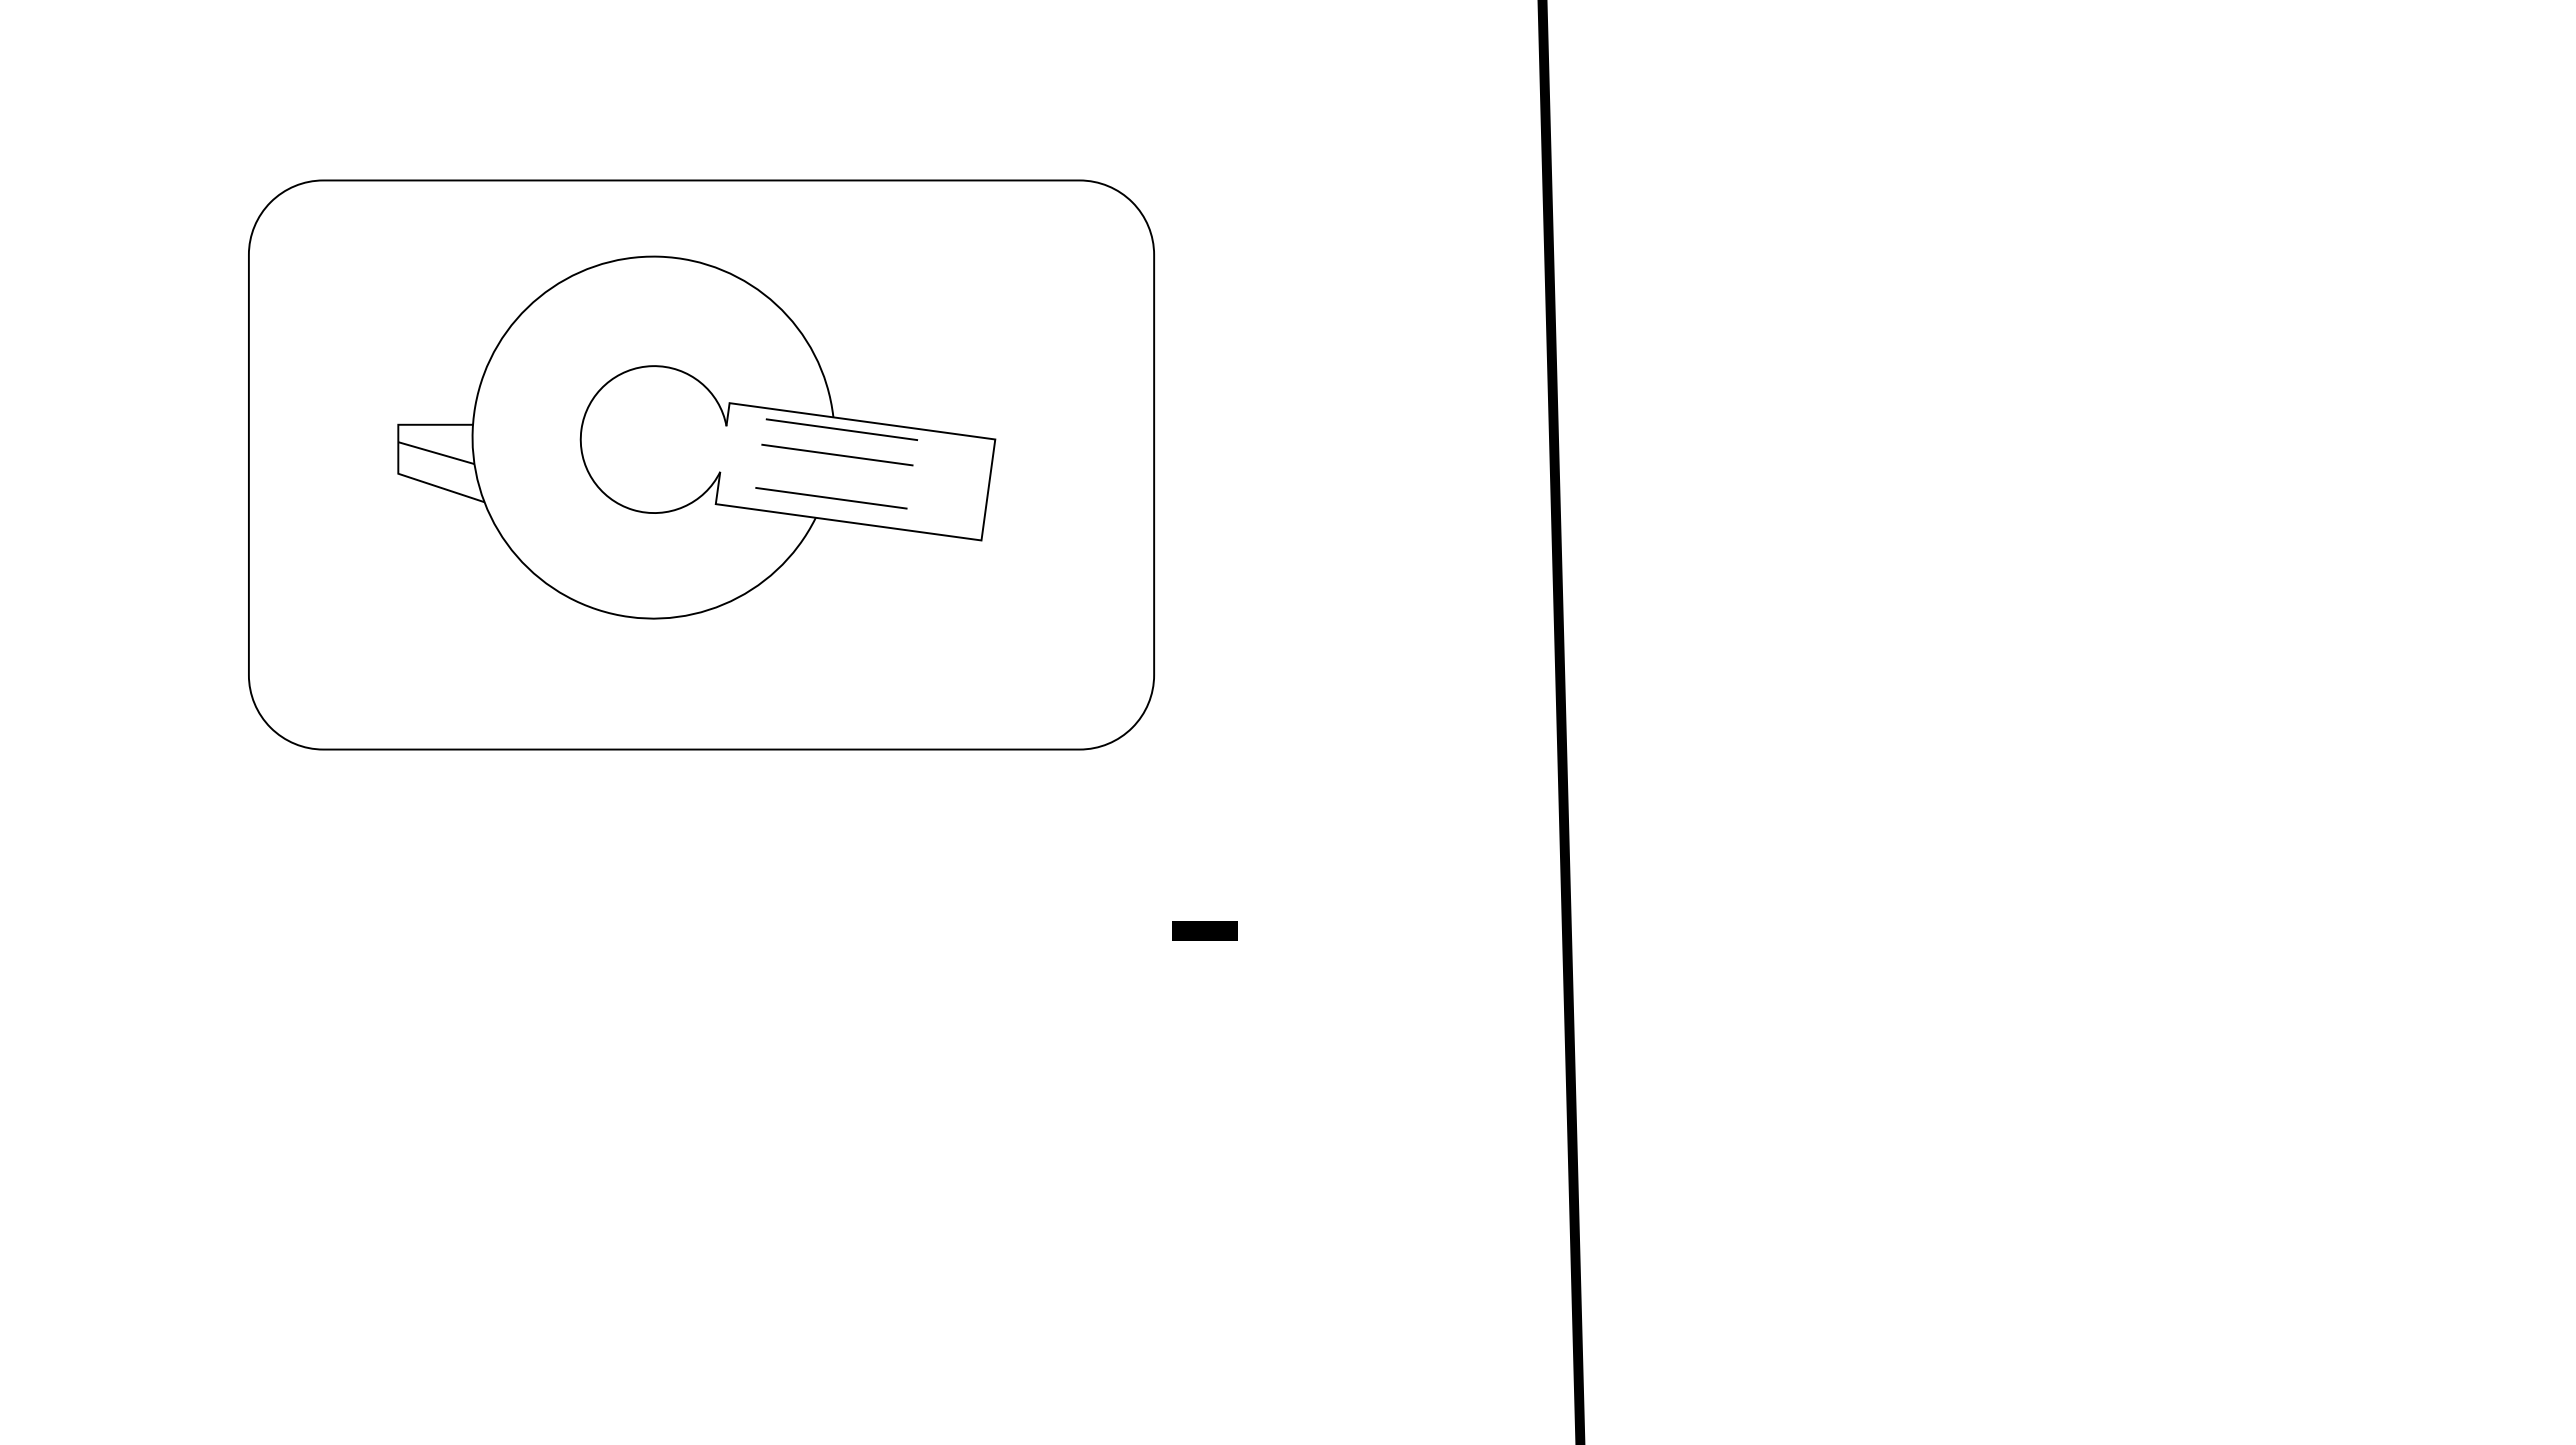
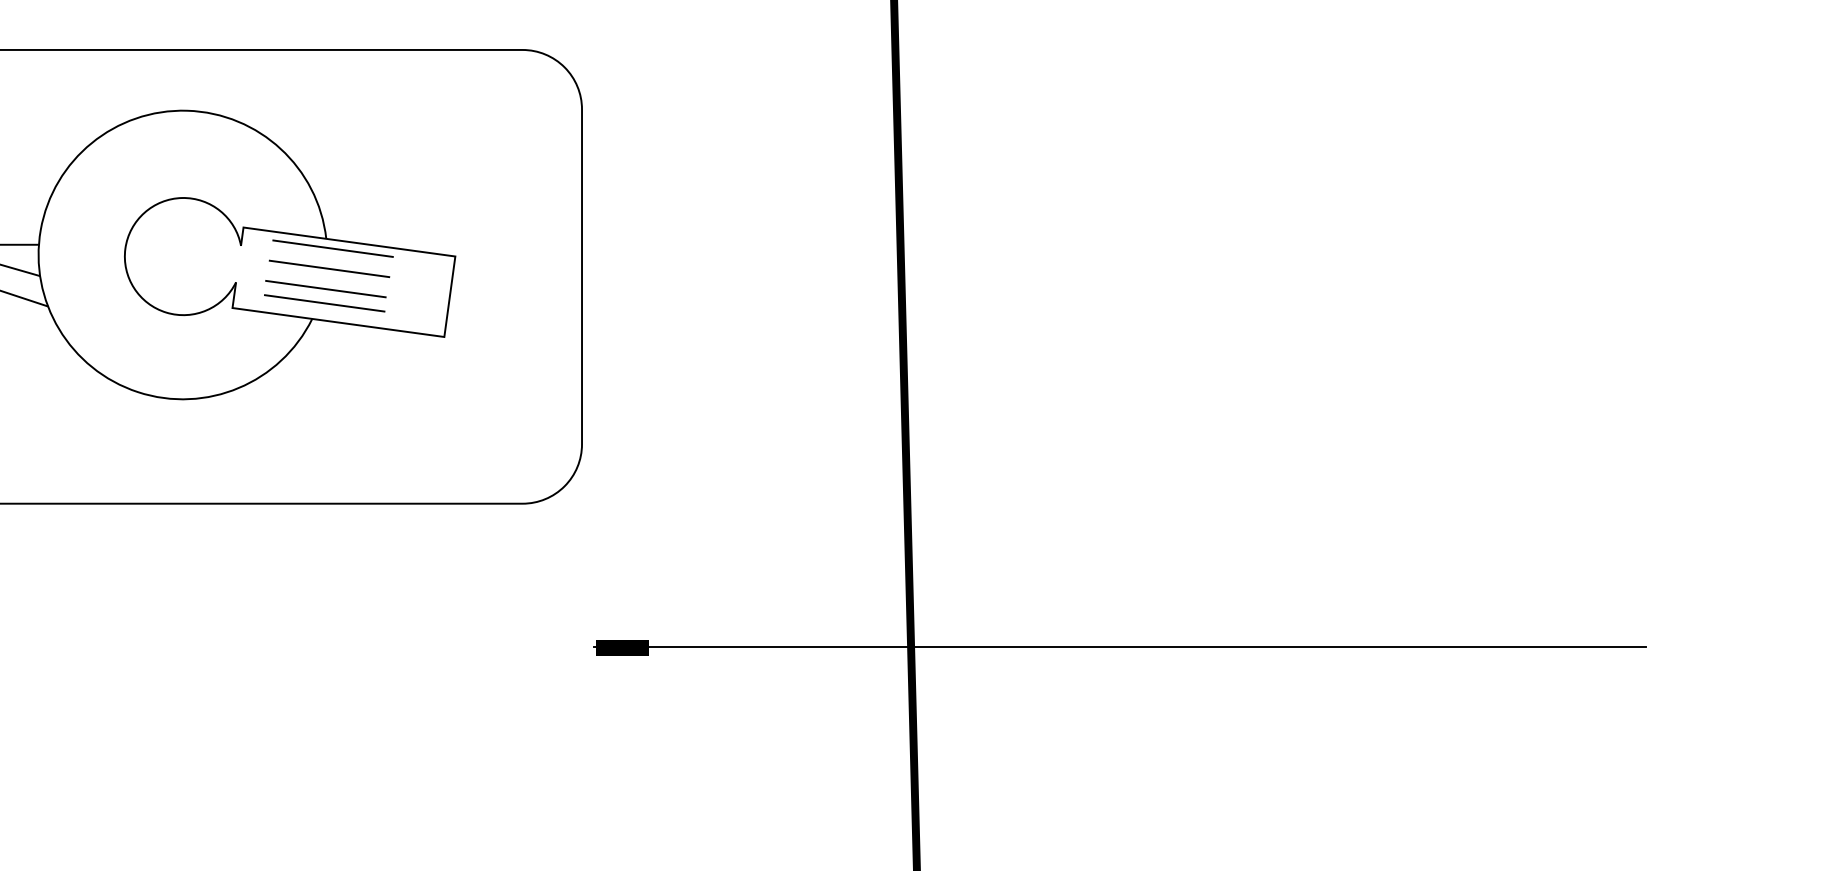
line: (832, 480) -> (325, 289), added
line: (1828, 929) -> (1119, 647), added

